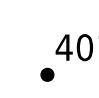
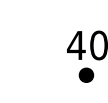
part: (47, 74) -> (86, 74), moved

